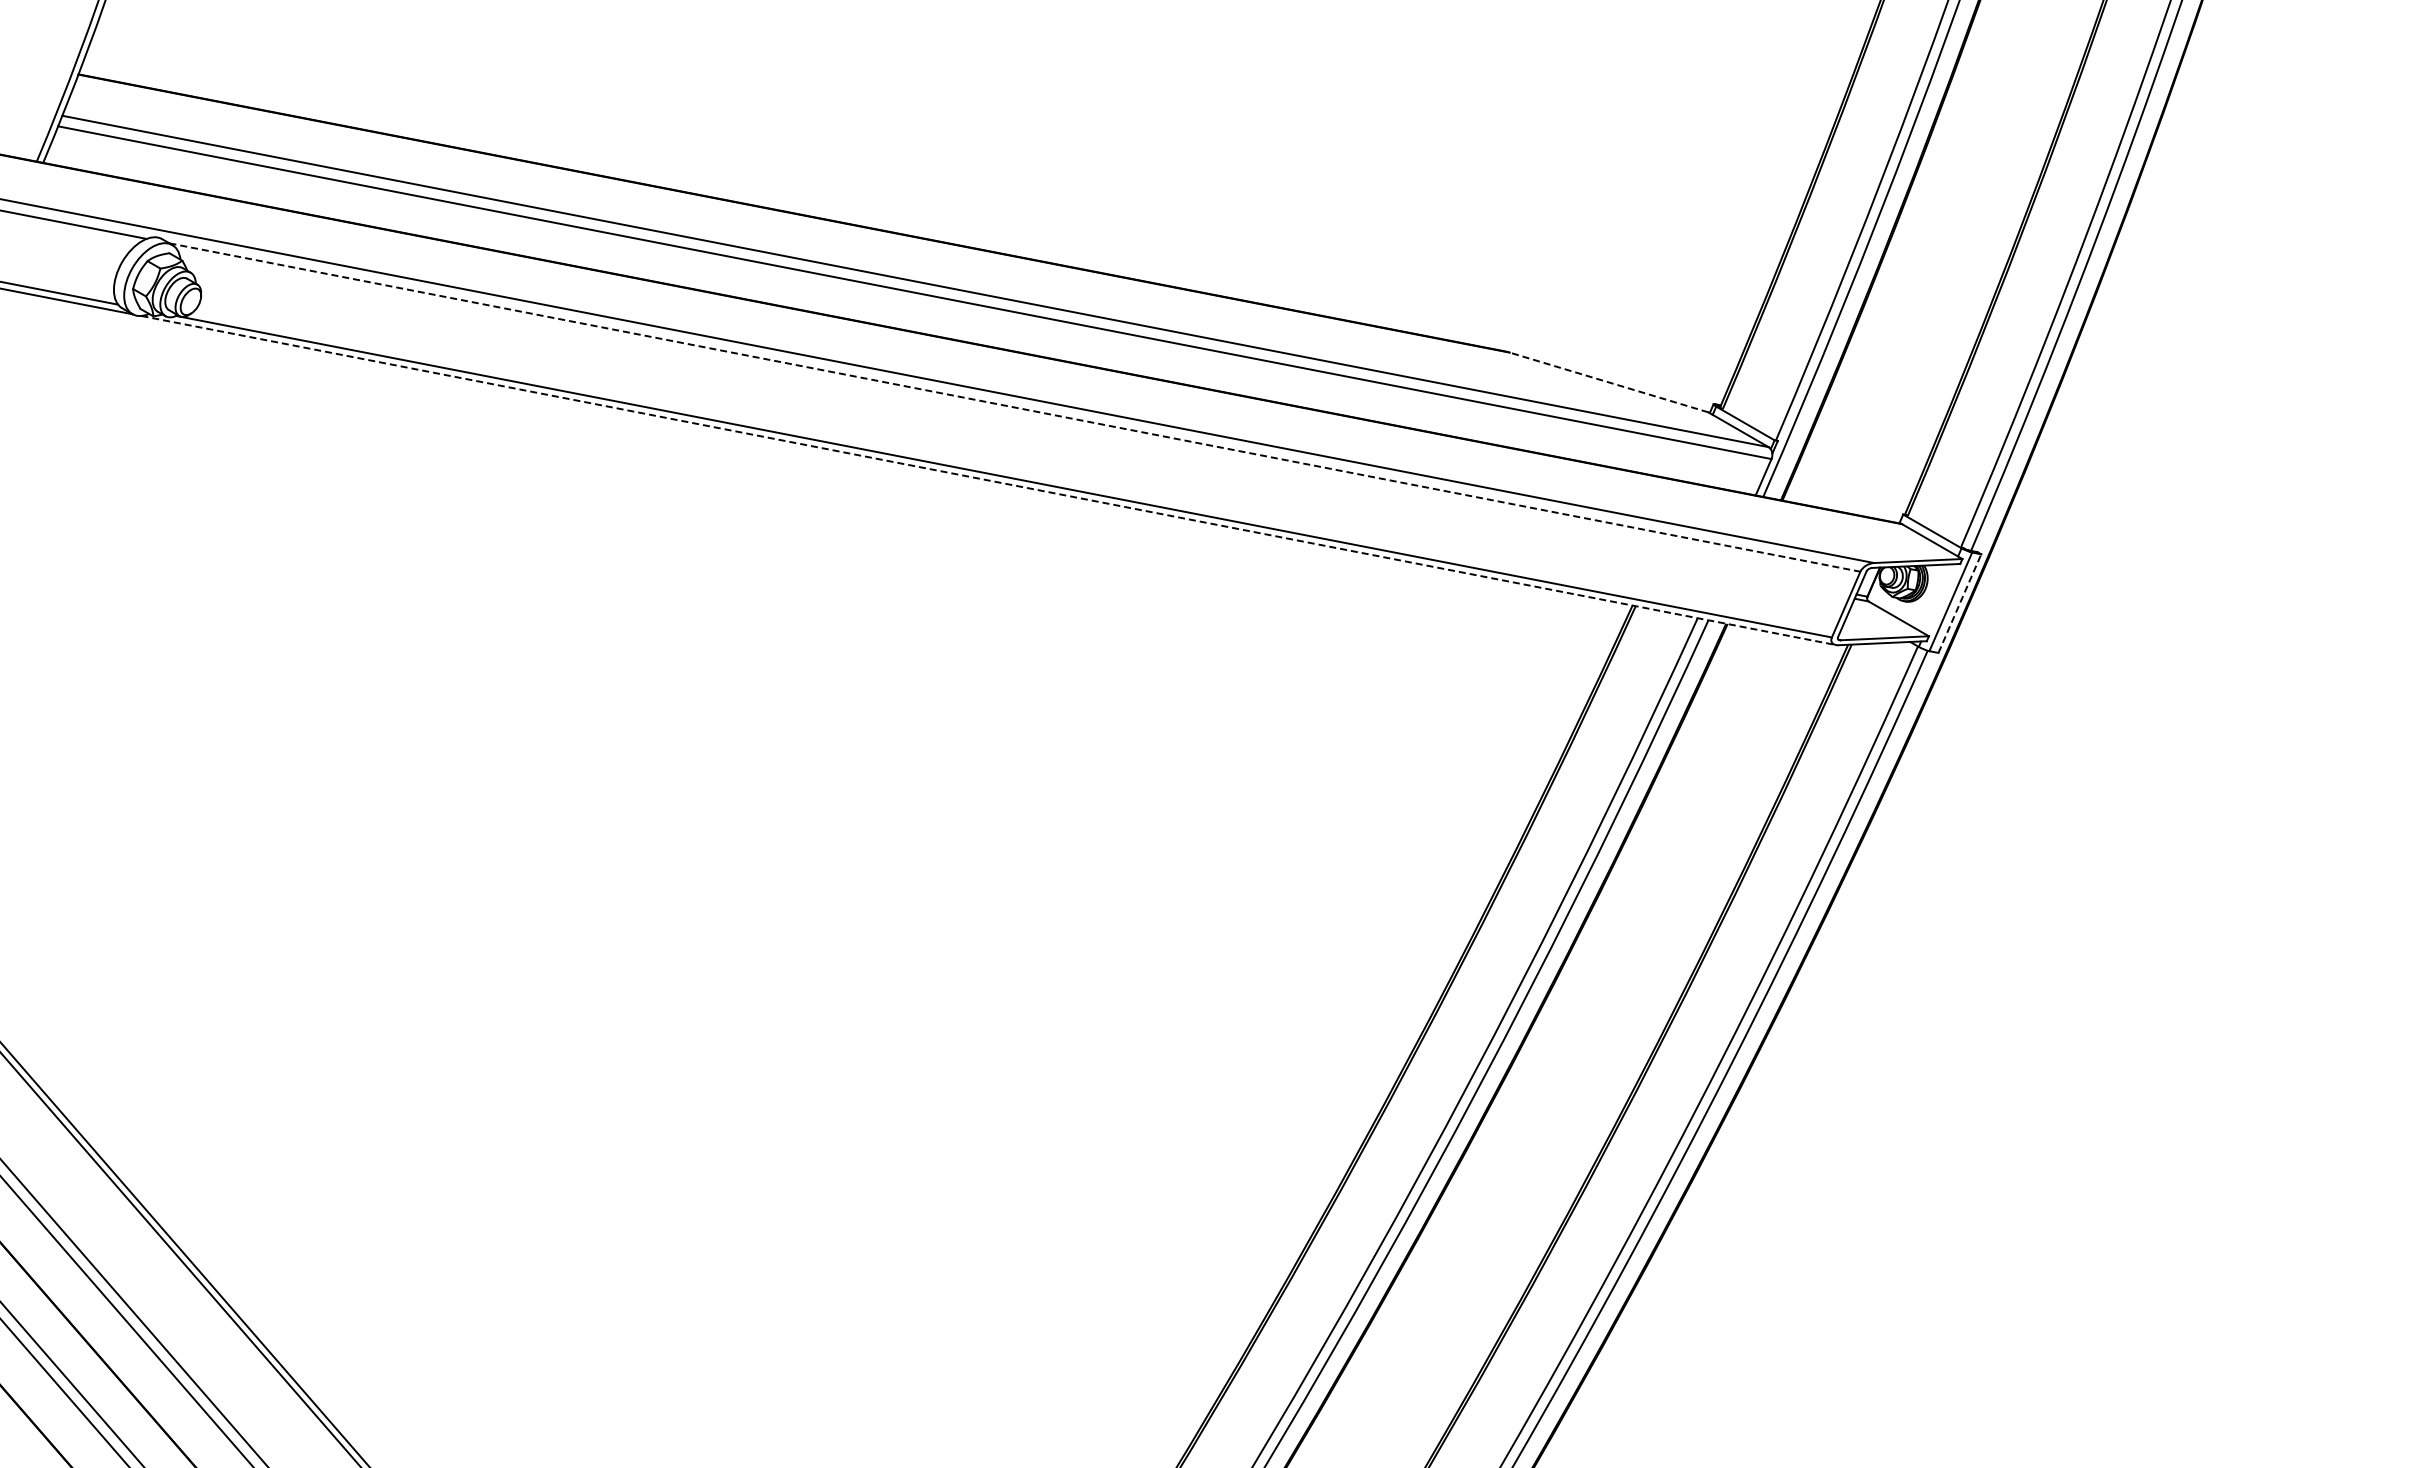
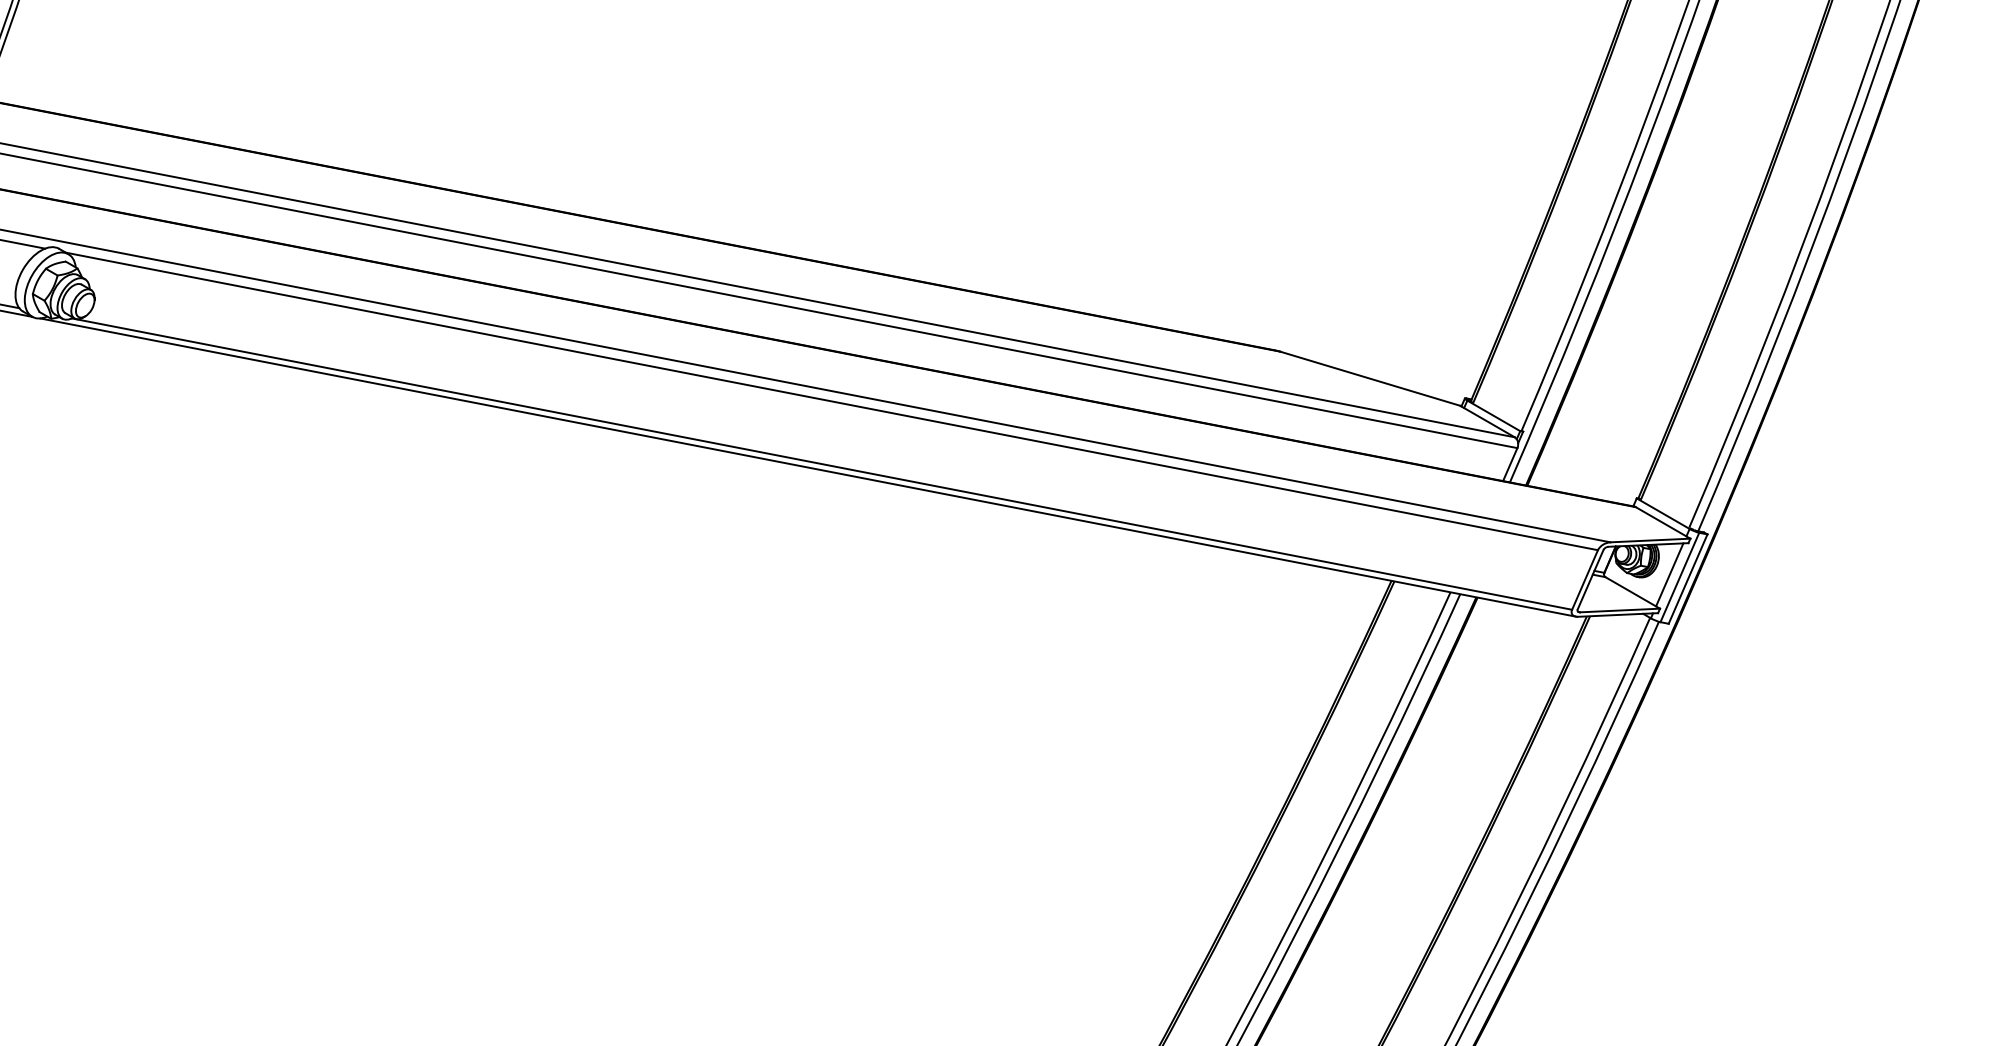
line: (1609, 382) -> (1370, 378), dashed -> solid
line: (1015, 407) -> (832, 401), dashed -> solid
line: (989, 480) -> (808, 467), dashed -> solid
line: (1939, 598) -> (1669, 574), added
line: (1959, 603) -> (1687, 578), dashed -> solid

